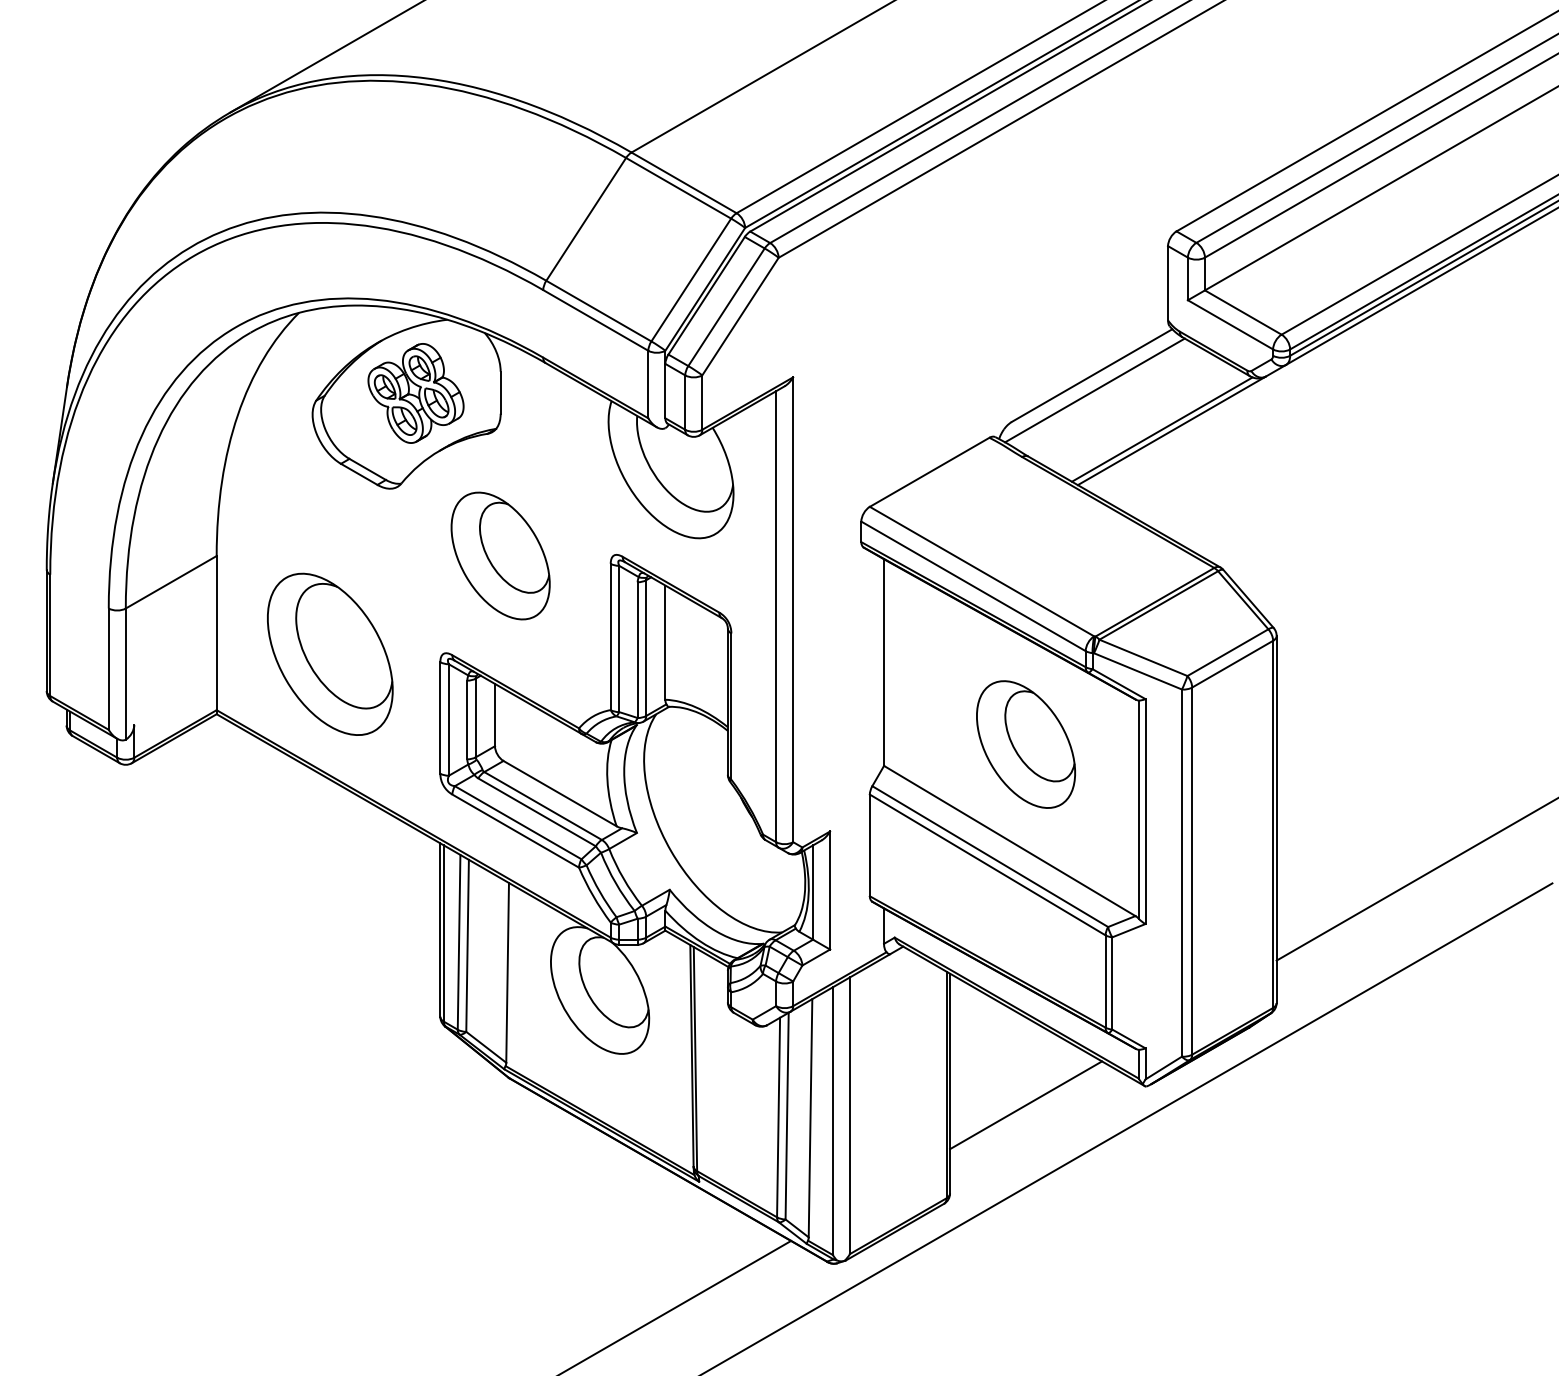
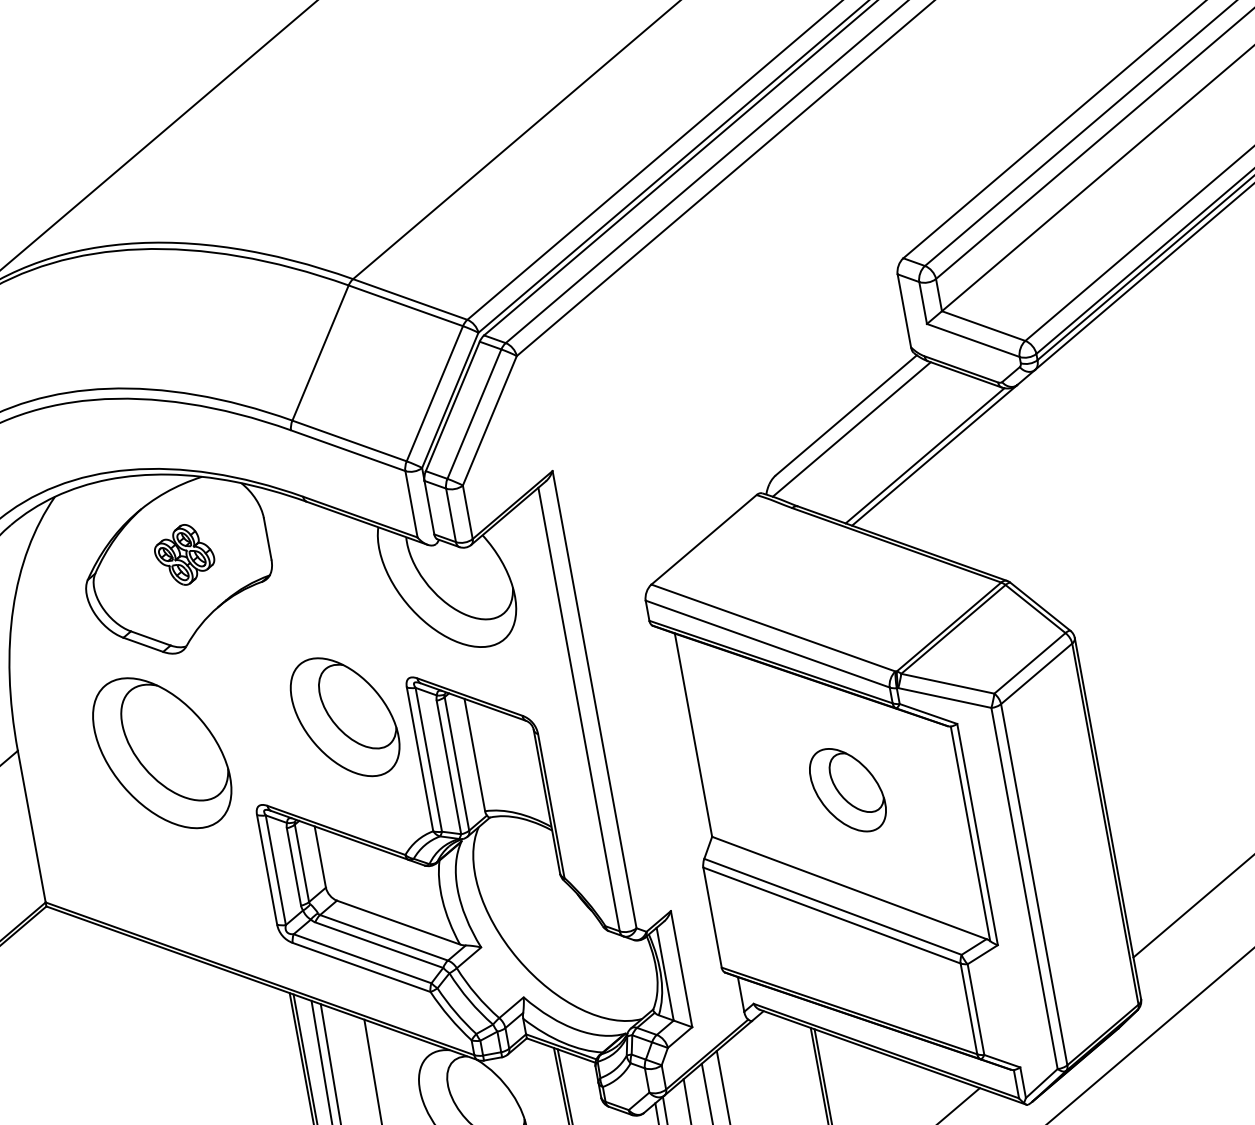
part: (415, 393) -> (184, 555), size x0.6
part: (500, 555) -> (344, 716), moved
part: (330, 653) -> (162, 752), moved
part: (1025, 744) -> (847, 790), size x0.7

